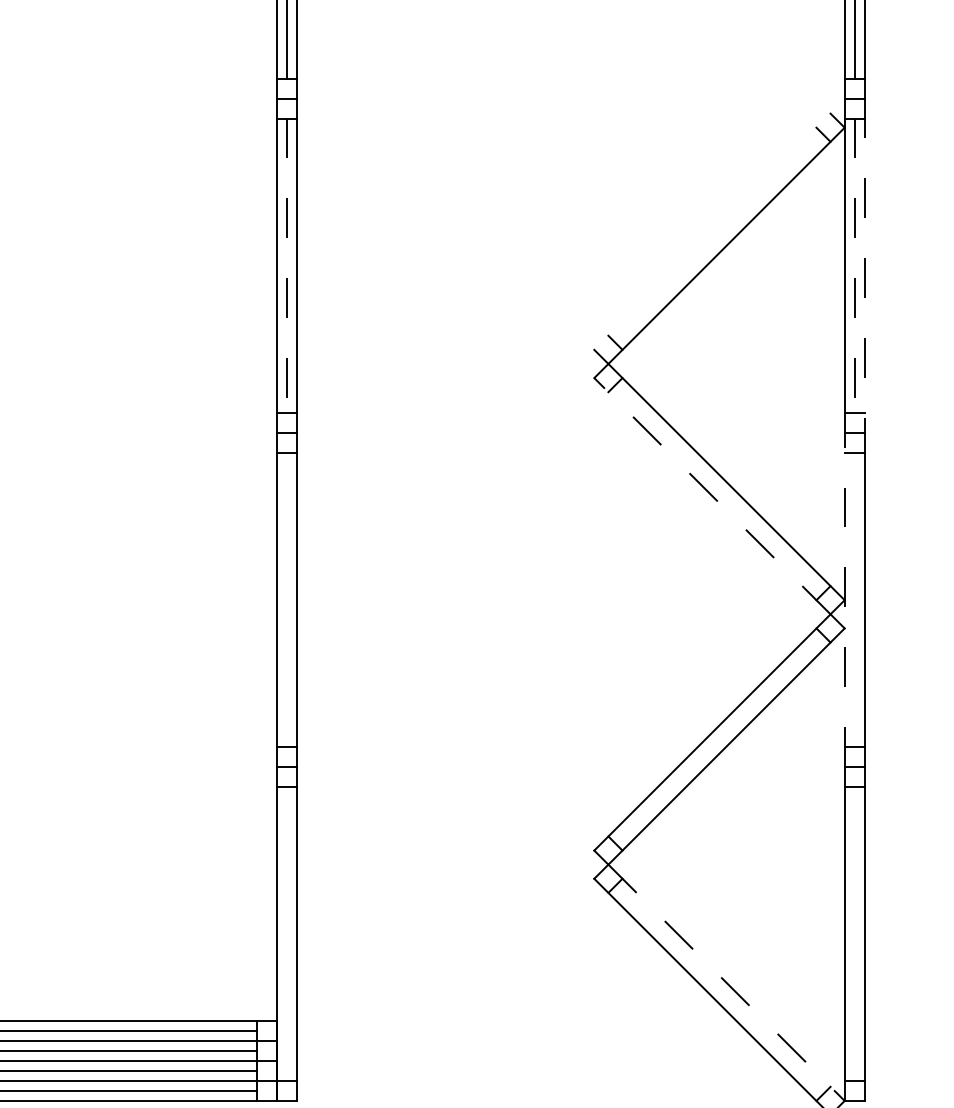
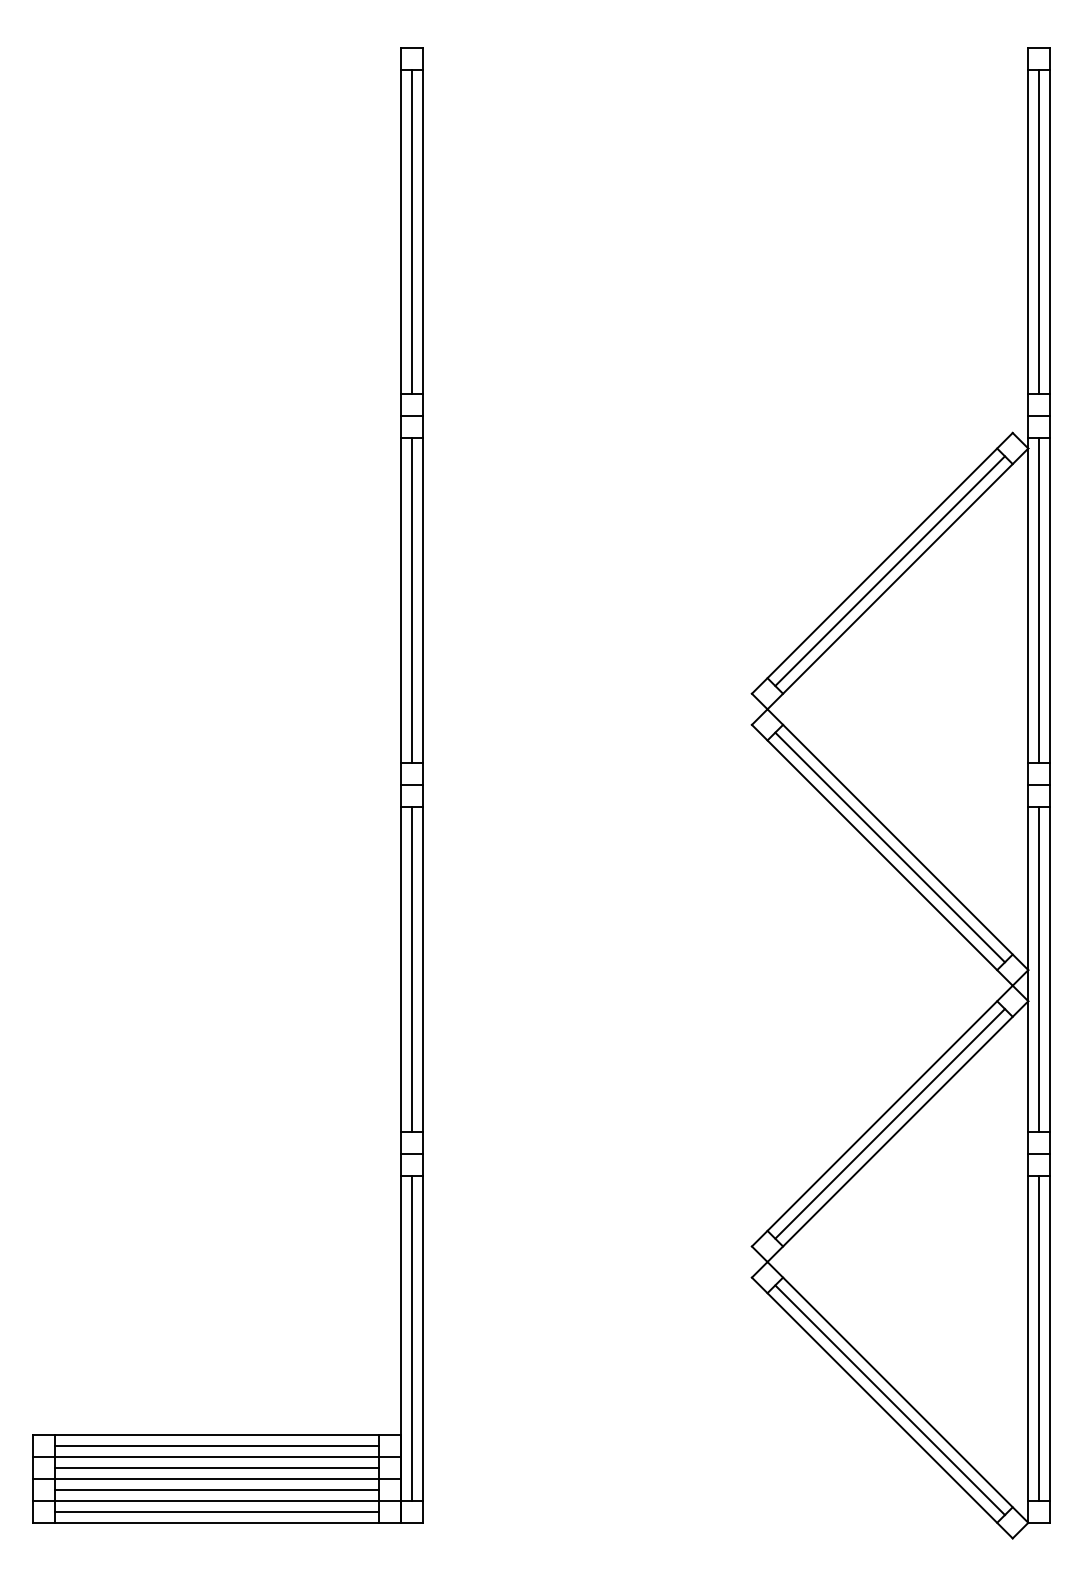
line: (711, 230) -> (881, 562), added
line: (718, 238) -> (889, 570), added
line: (286, 266) -> (412, 601), dashed -> solid
line: (854, 266) -> (1039, 601), dashed -> solid
line: (864, 266) -> (1050, 601), dashed -> solid
line: (718, 489) -> (889, 847), added
line: (711, 495) -> (881, 854), dashed -> solid
line: (286, 599) -> (412, 969), added
line: (844, 599) -> (1028, 969), dashed -> solid
line: (854, 599) -> (1039, 969), added
line: (718, 739) -> (889, 1123), added
line: (286, 933) -> (412, 1338), added
line: (854, 933) -> (1039, 1338), added
line: (727, 982) -> (898, 1392), dashed -> solid
line: (718, 990) -> (889, 1400), added

